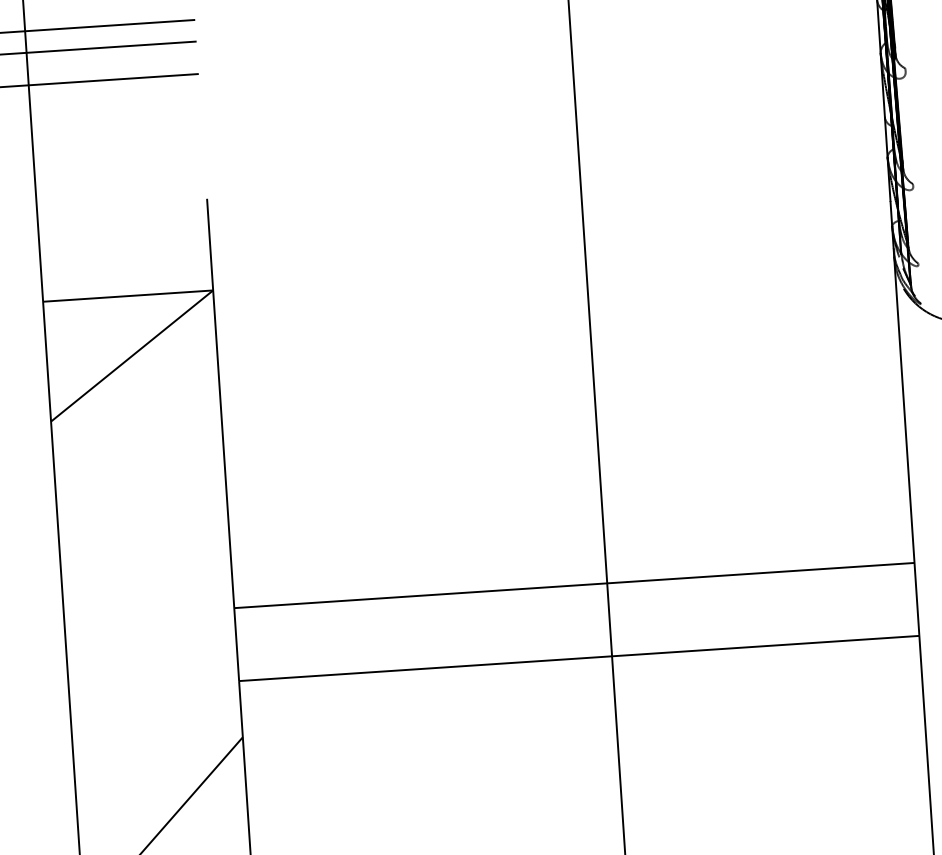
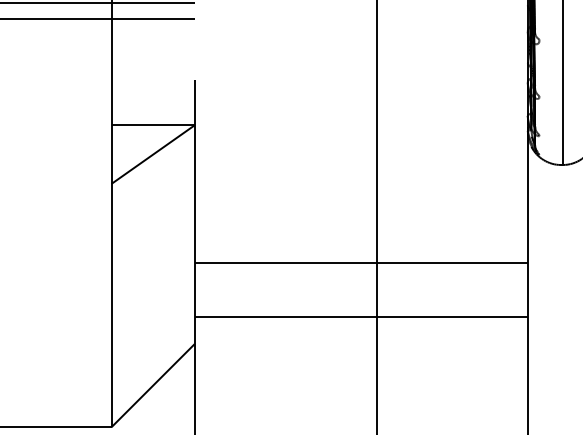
line: (572, 585) -> (360, 262), moved

